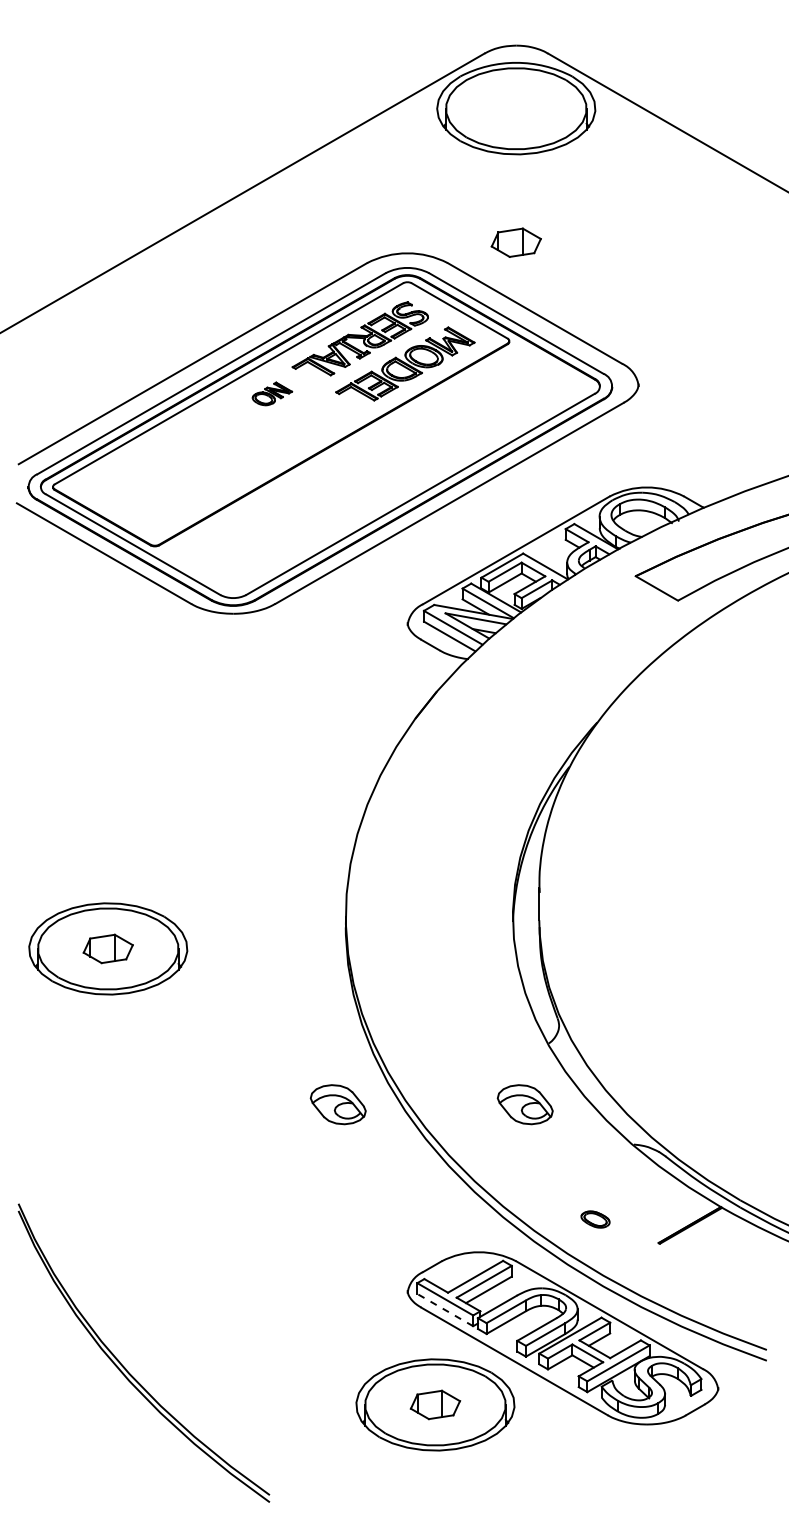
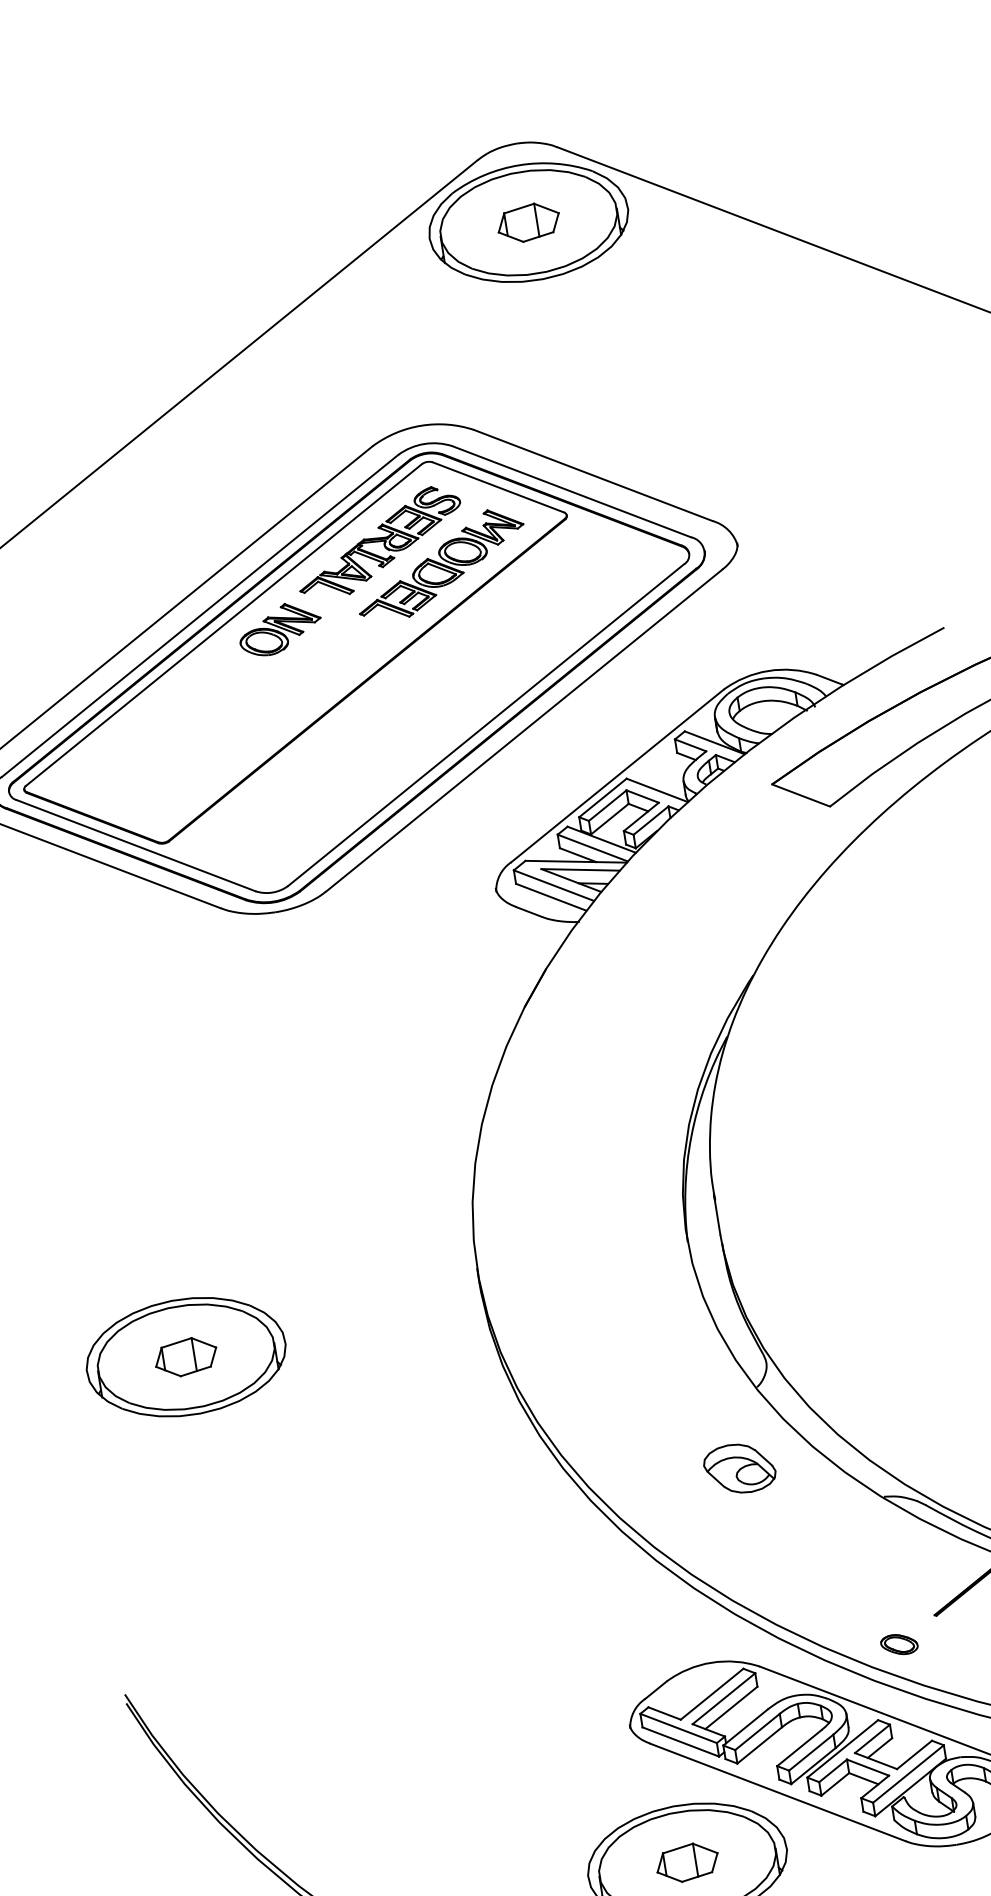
part: (515, 242) -> (527, 222), moved
part: (272, 393) -> (280, 628), size x1.67
part: (337, 1104) -> (504, 1506), removed
part: (595, 1219) -> (899, 1644), moved
line: (444, 1309) -> (679, 1741), dashed -> solid

